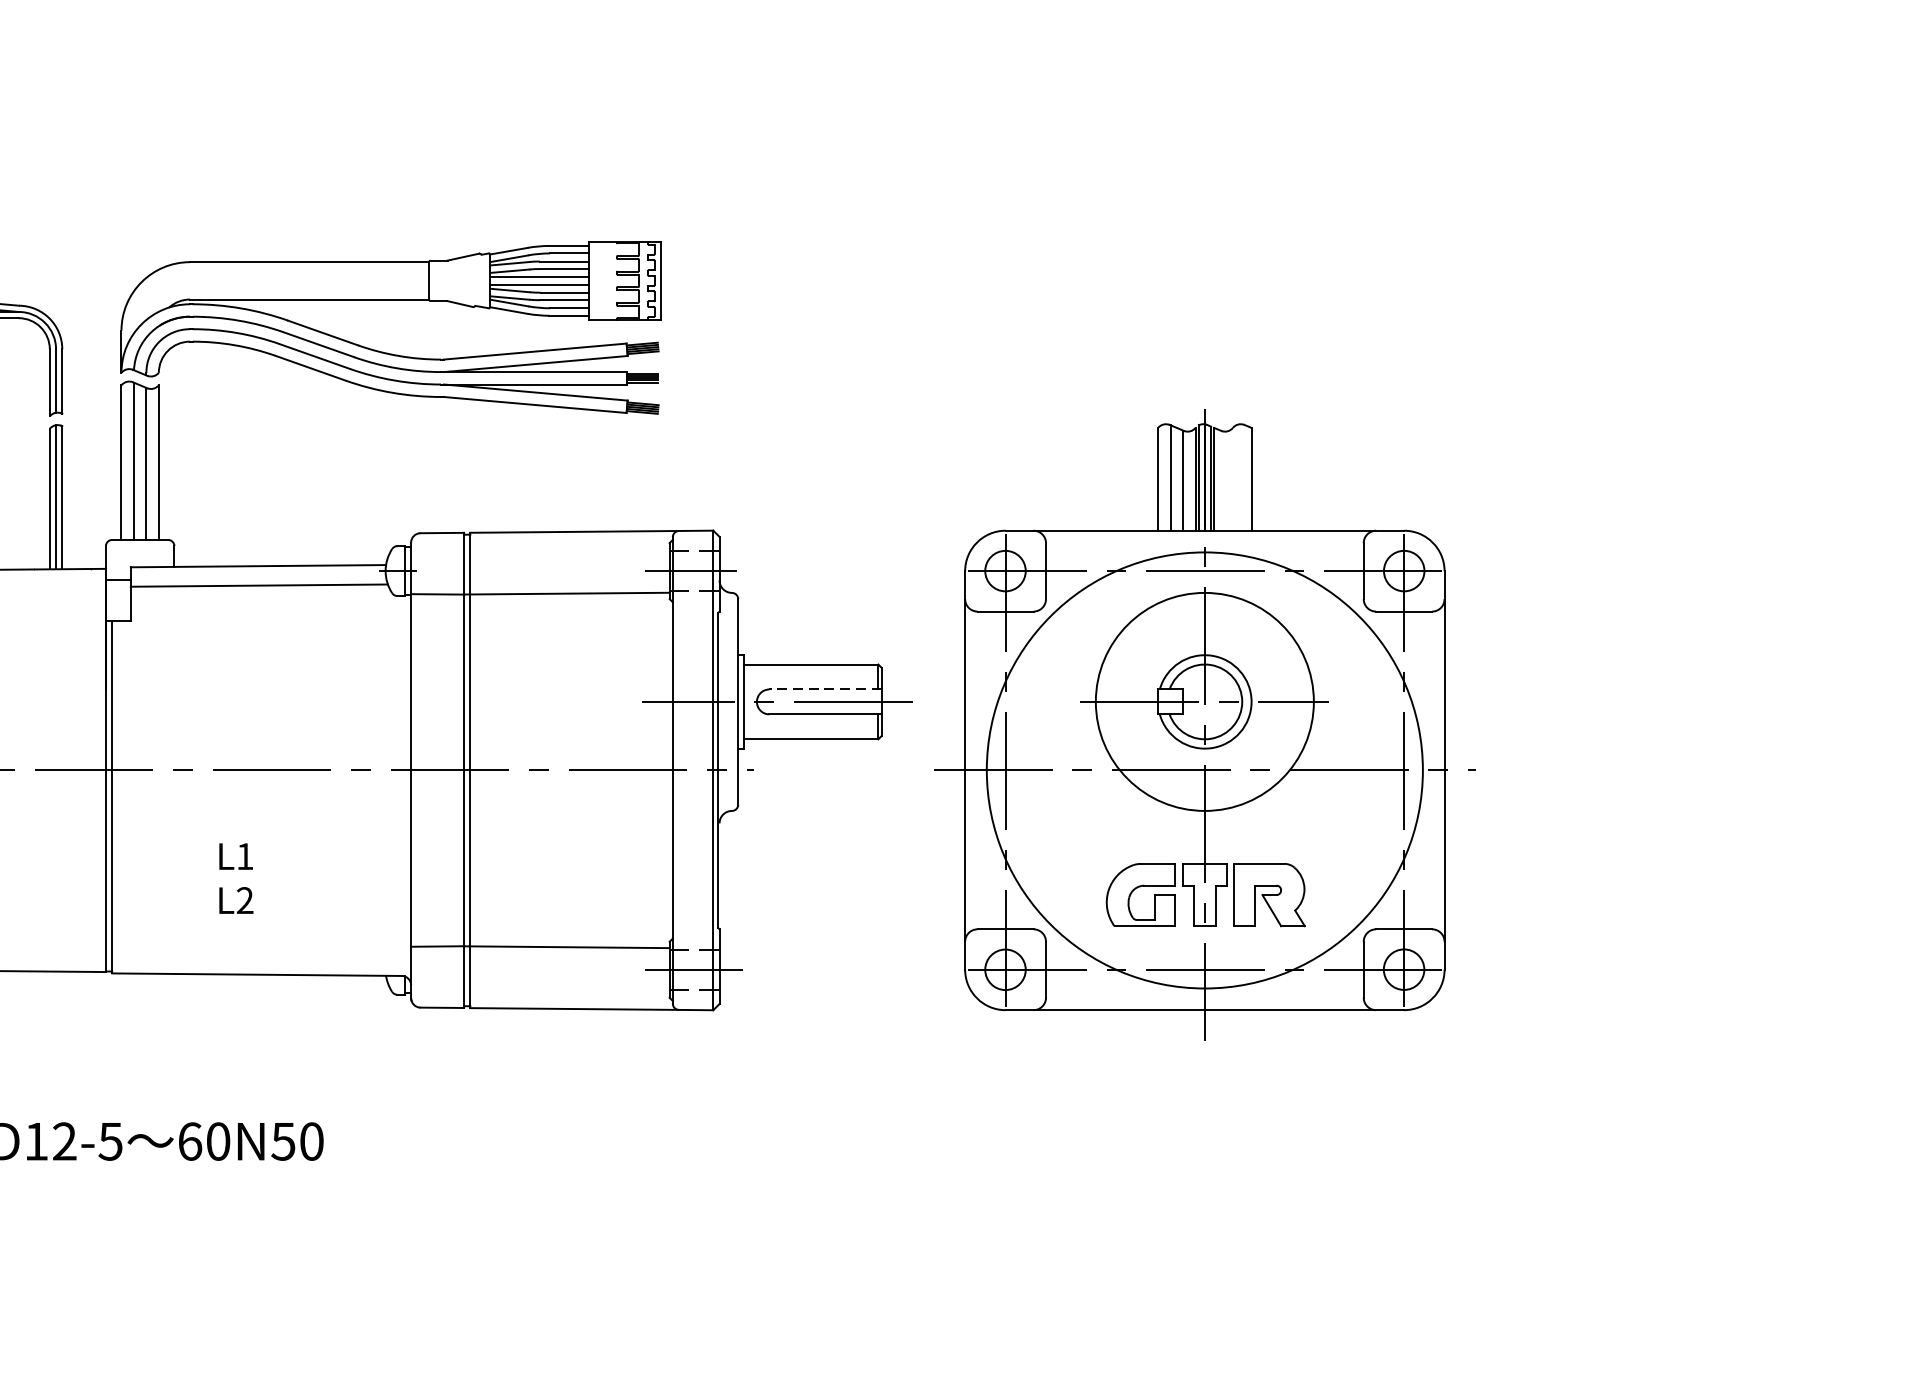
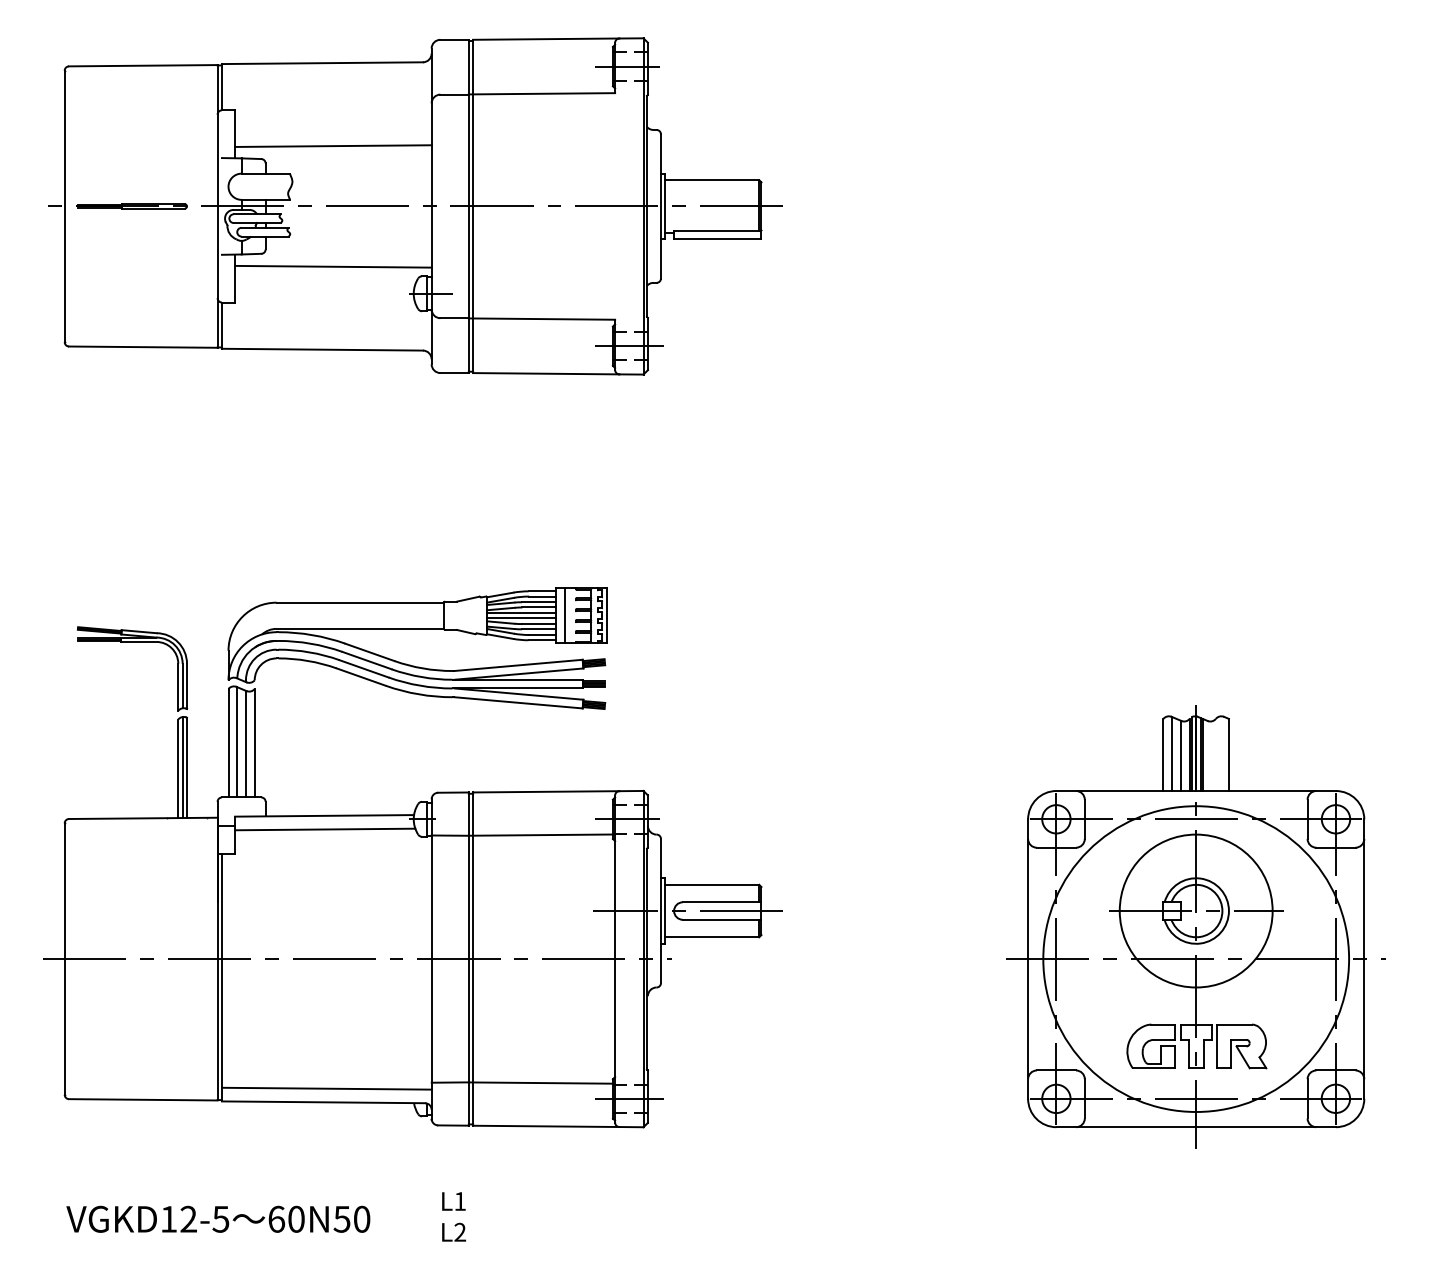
line: (602, 280) -> (565, 615), added
line: (824, 689) -> (721, 902), dashed -> solid
part: (1203, 723) -> (1195, 926), moved
text: (235, 877) -> (453, 1216), moved
line: (261, 954) -> (326, 1088), added

